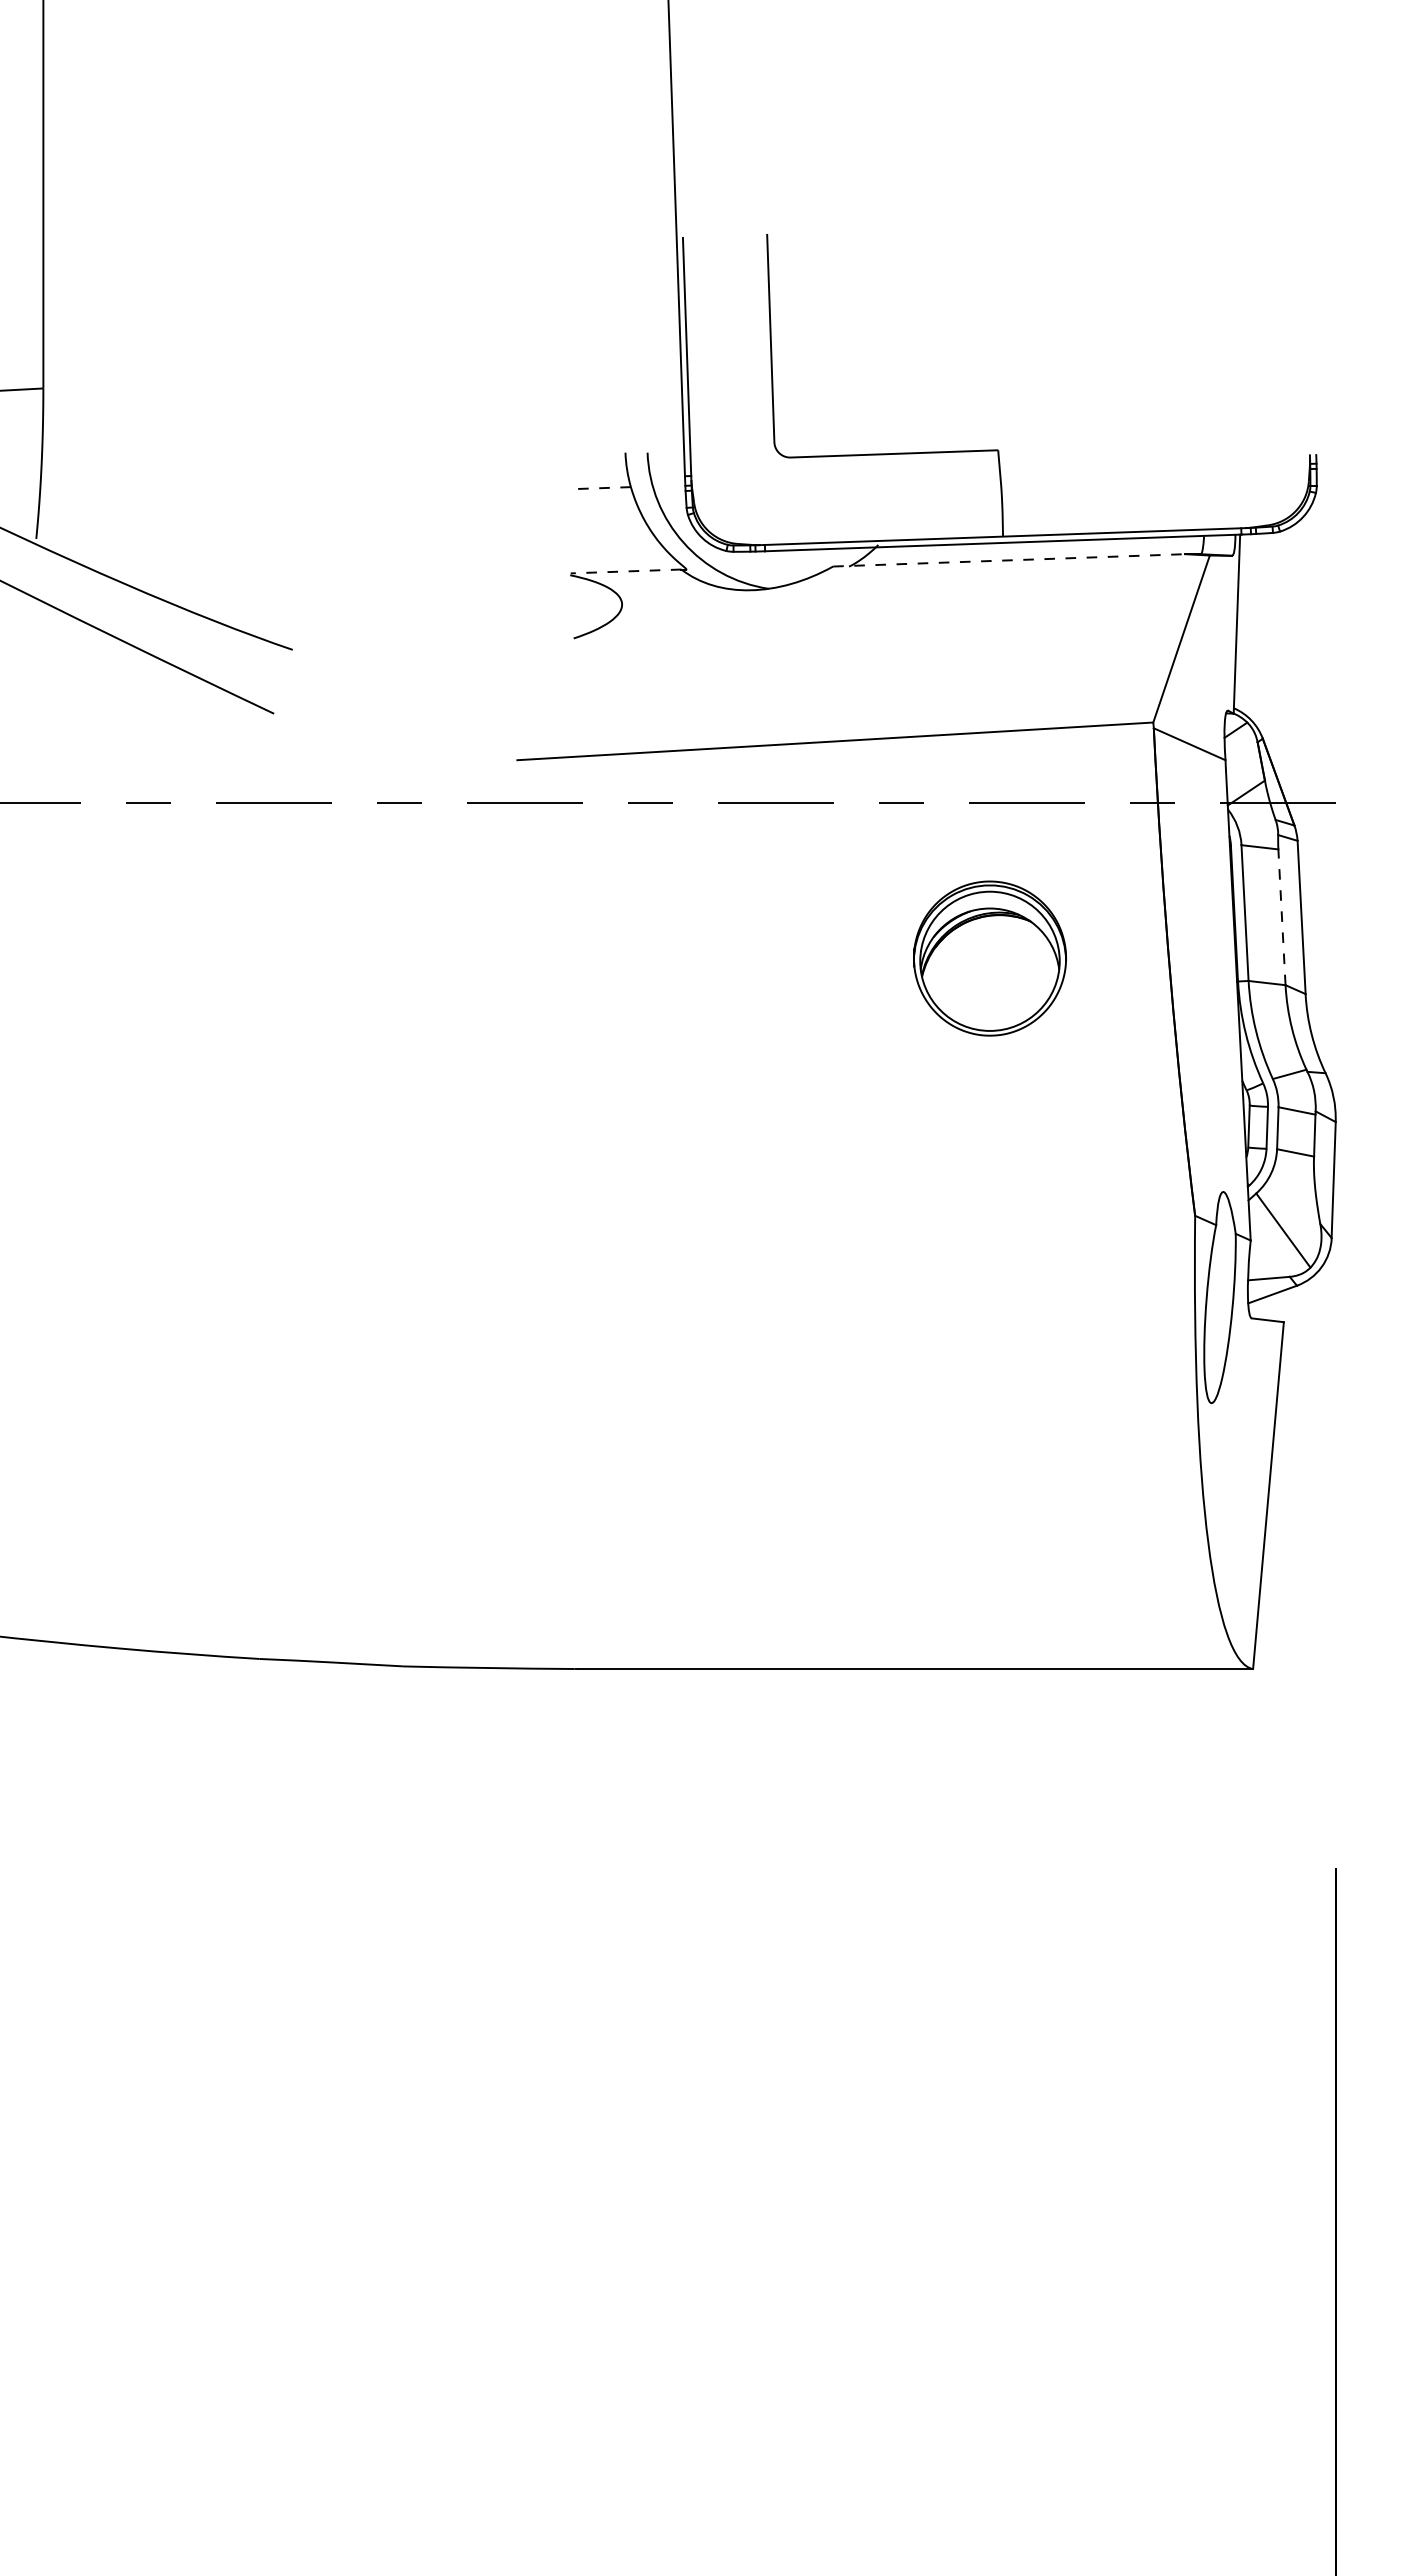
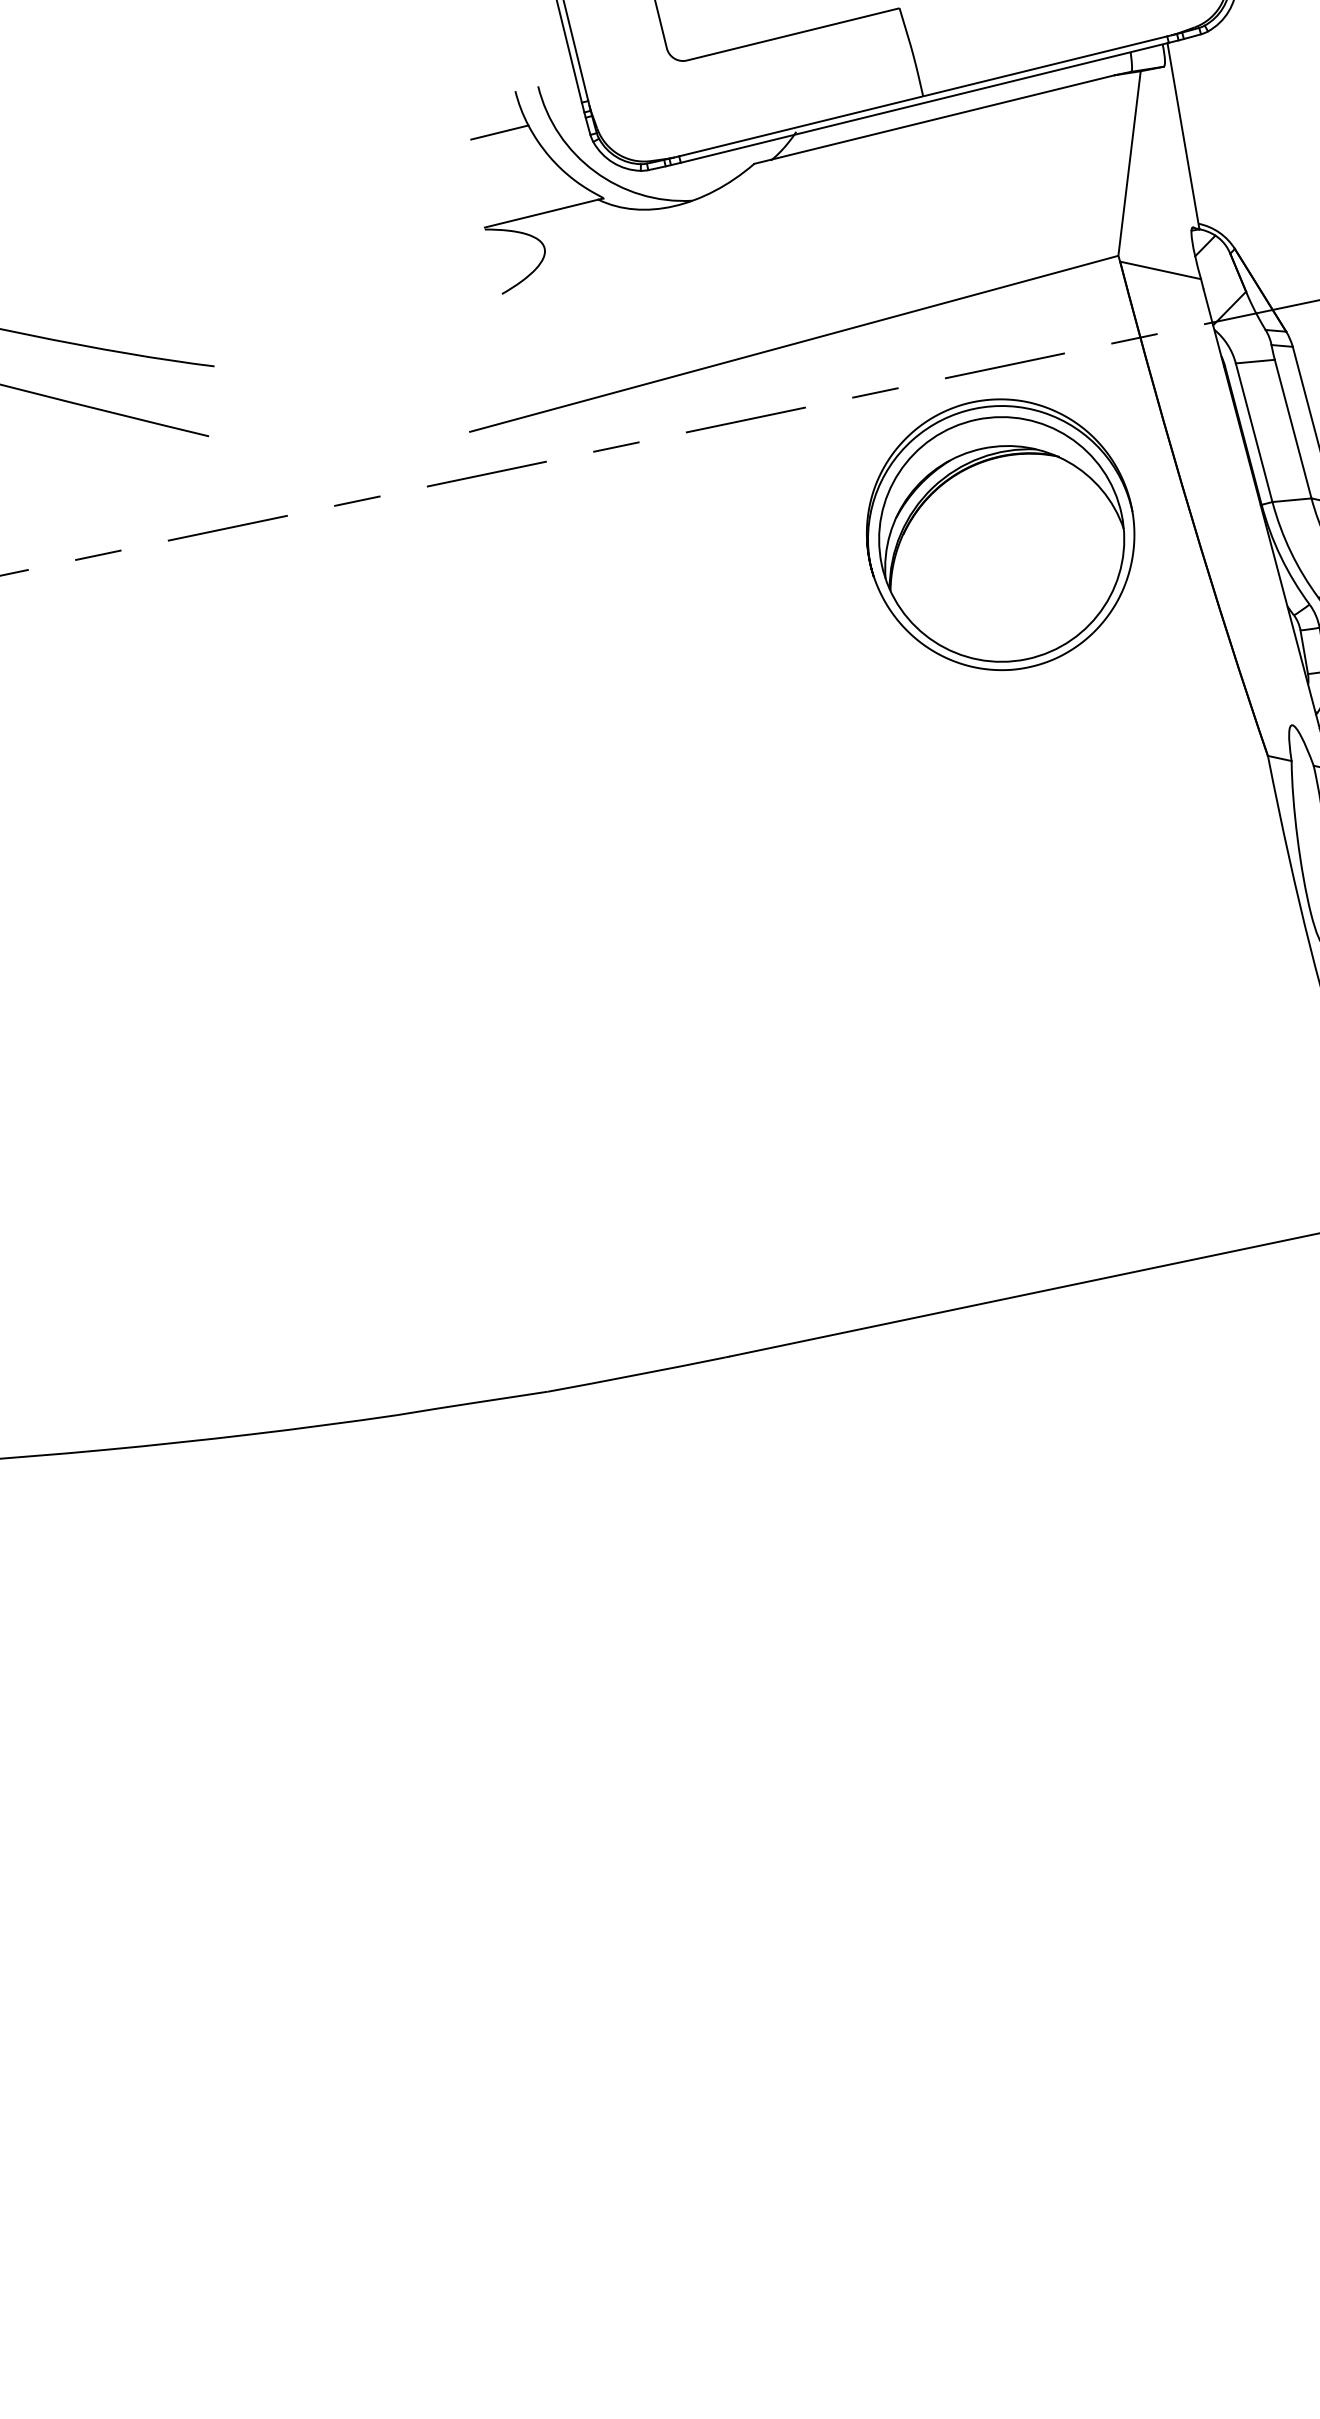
line: (603, 488) -> (500, 132), dashed -> solid
line: (1009, 560) -> (935, 119), dashed -> solid
line: (625, 571) -> (541, 213), dashed -> solid
line: (1281, 917) -> (1292, 429), dashed -> solid
part: (989, 958) -> (1000, 534), size x1.67

